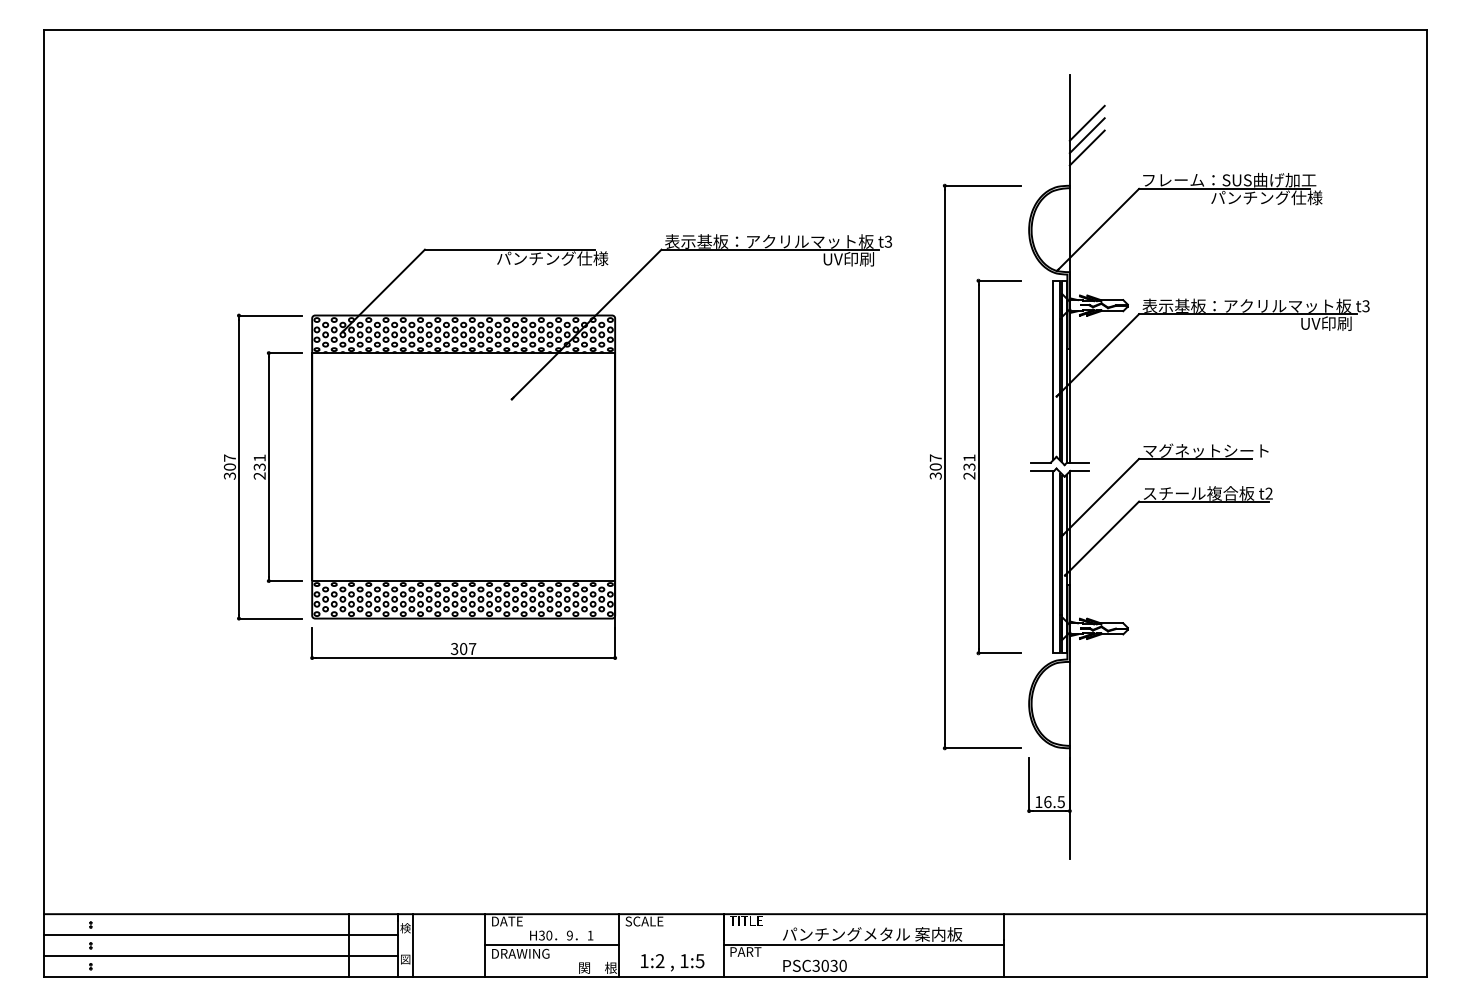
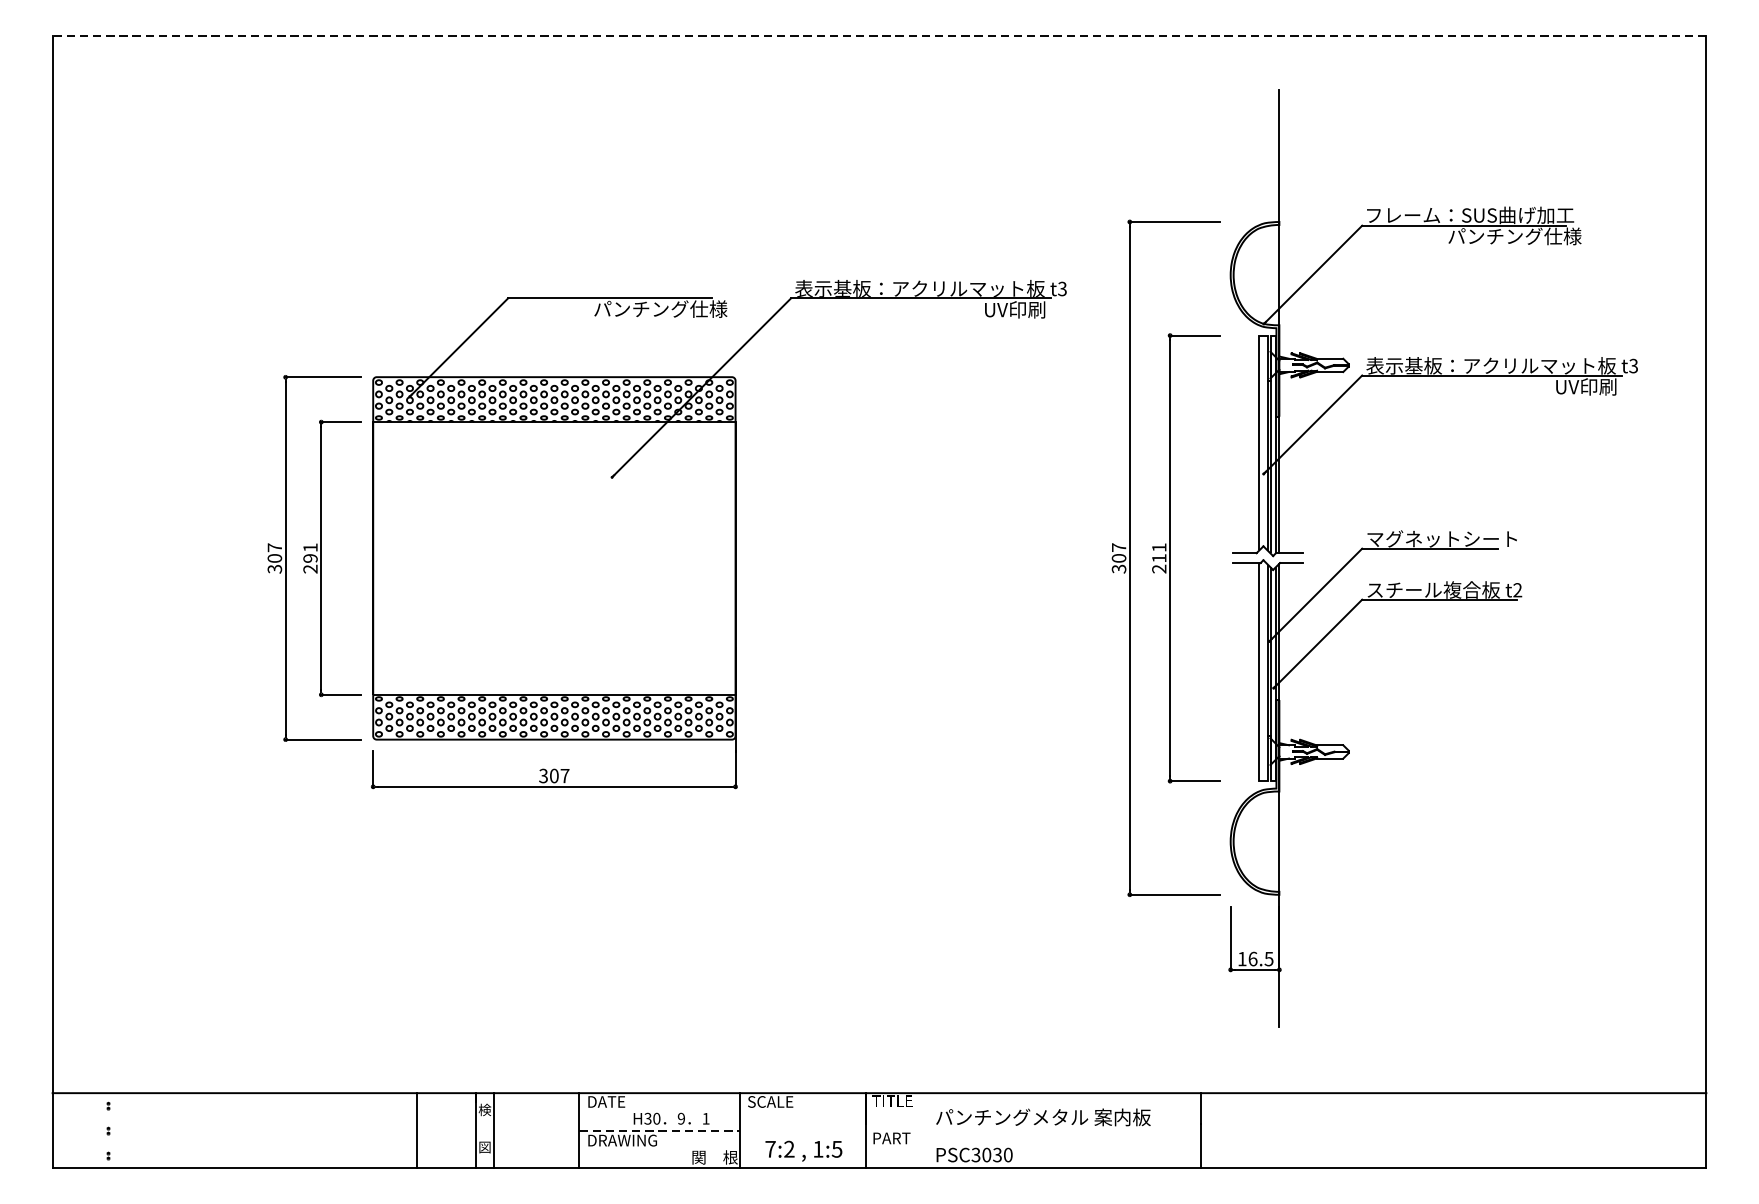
line: (735, 30) -> (879, 36), solid -> dashed
line: (1086, 122) -> (1299, 146), removed
line: (1086, 135) -> (1299, 161), removed
line: (1086, 147) -> (1299, 176), removed
text: (259, 466) -> (310, 557), 231 -> 291
text: (969, 466) -> (1159, 557), 231 -> 211
line: (221, 935) -> (264, 1118), removed
line: (552, 945) -> (660, 1130), solid -> dashed
line: (863, 945) -> (1032, 1130), removed
line: (221, 955) -> (264, 1142), removed
text: (644, 960) -> (770, 1148), 1:2 -> 7:2

